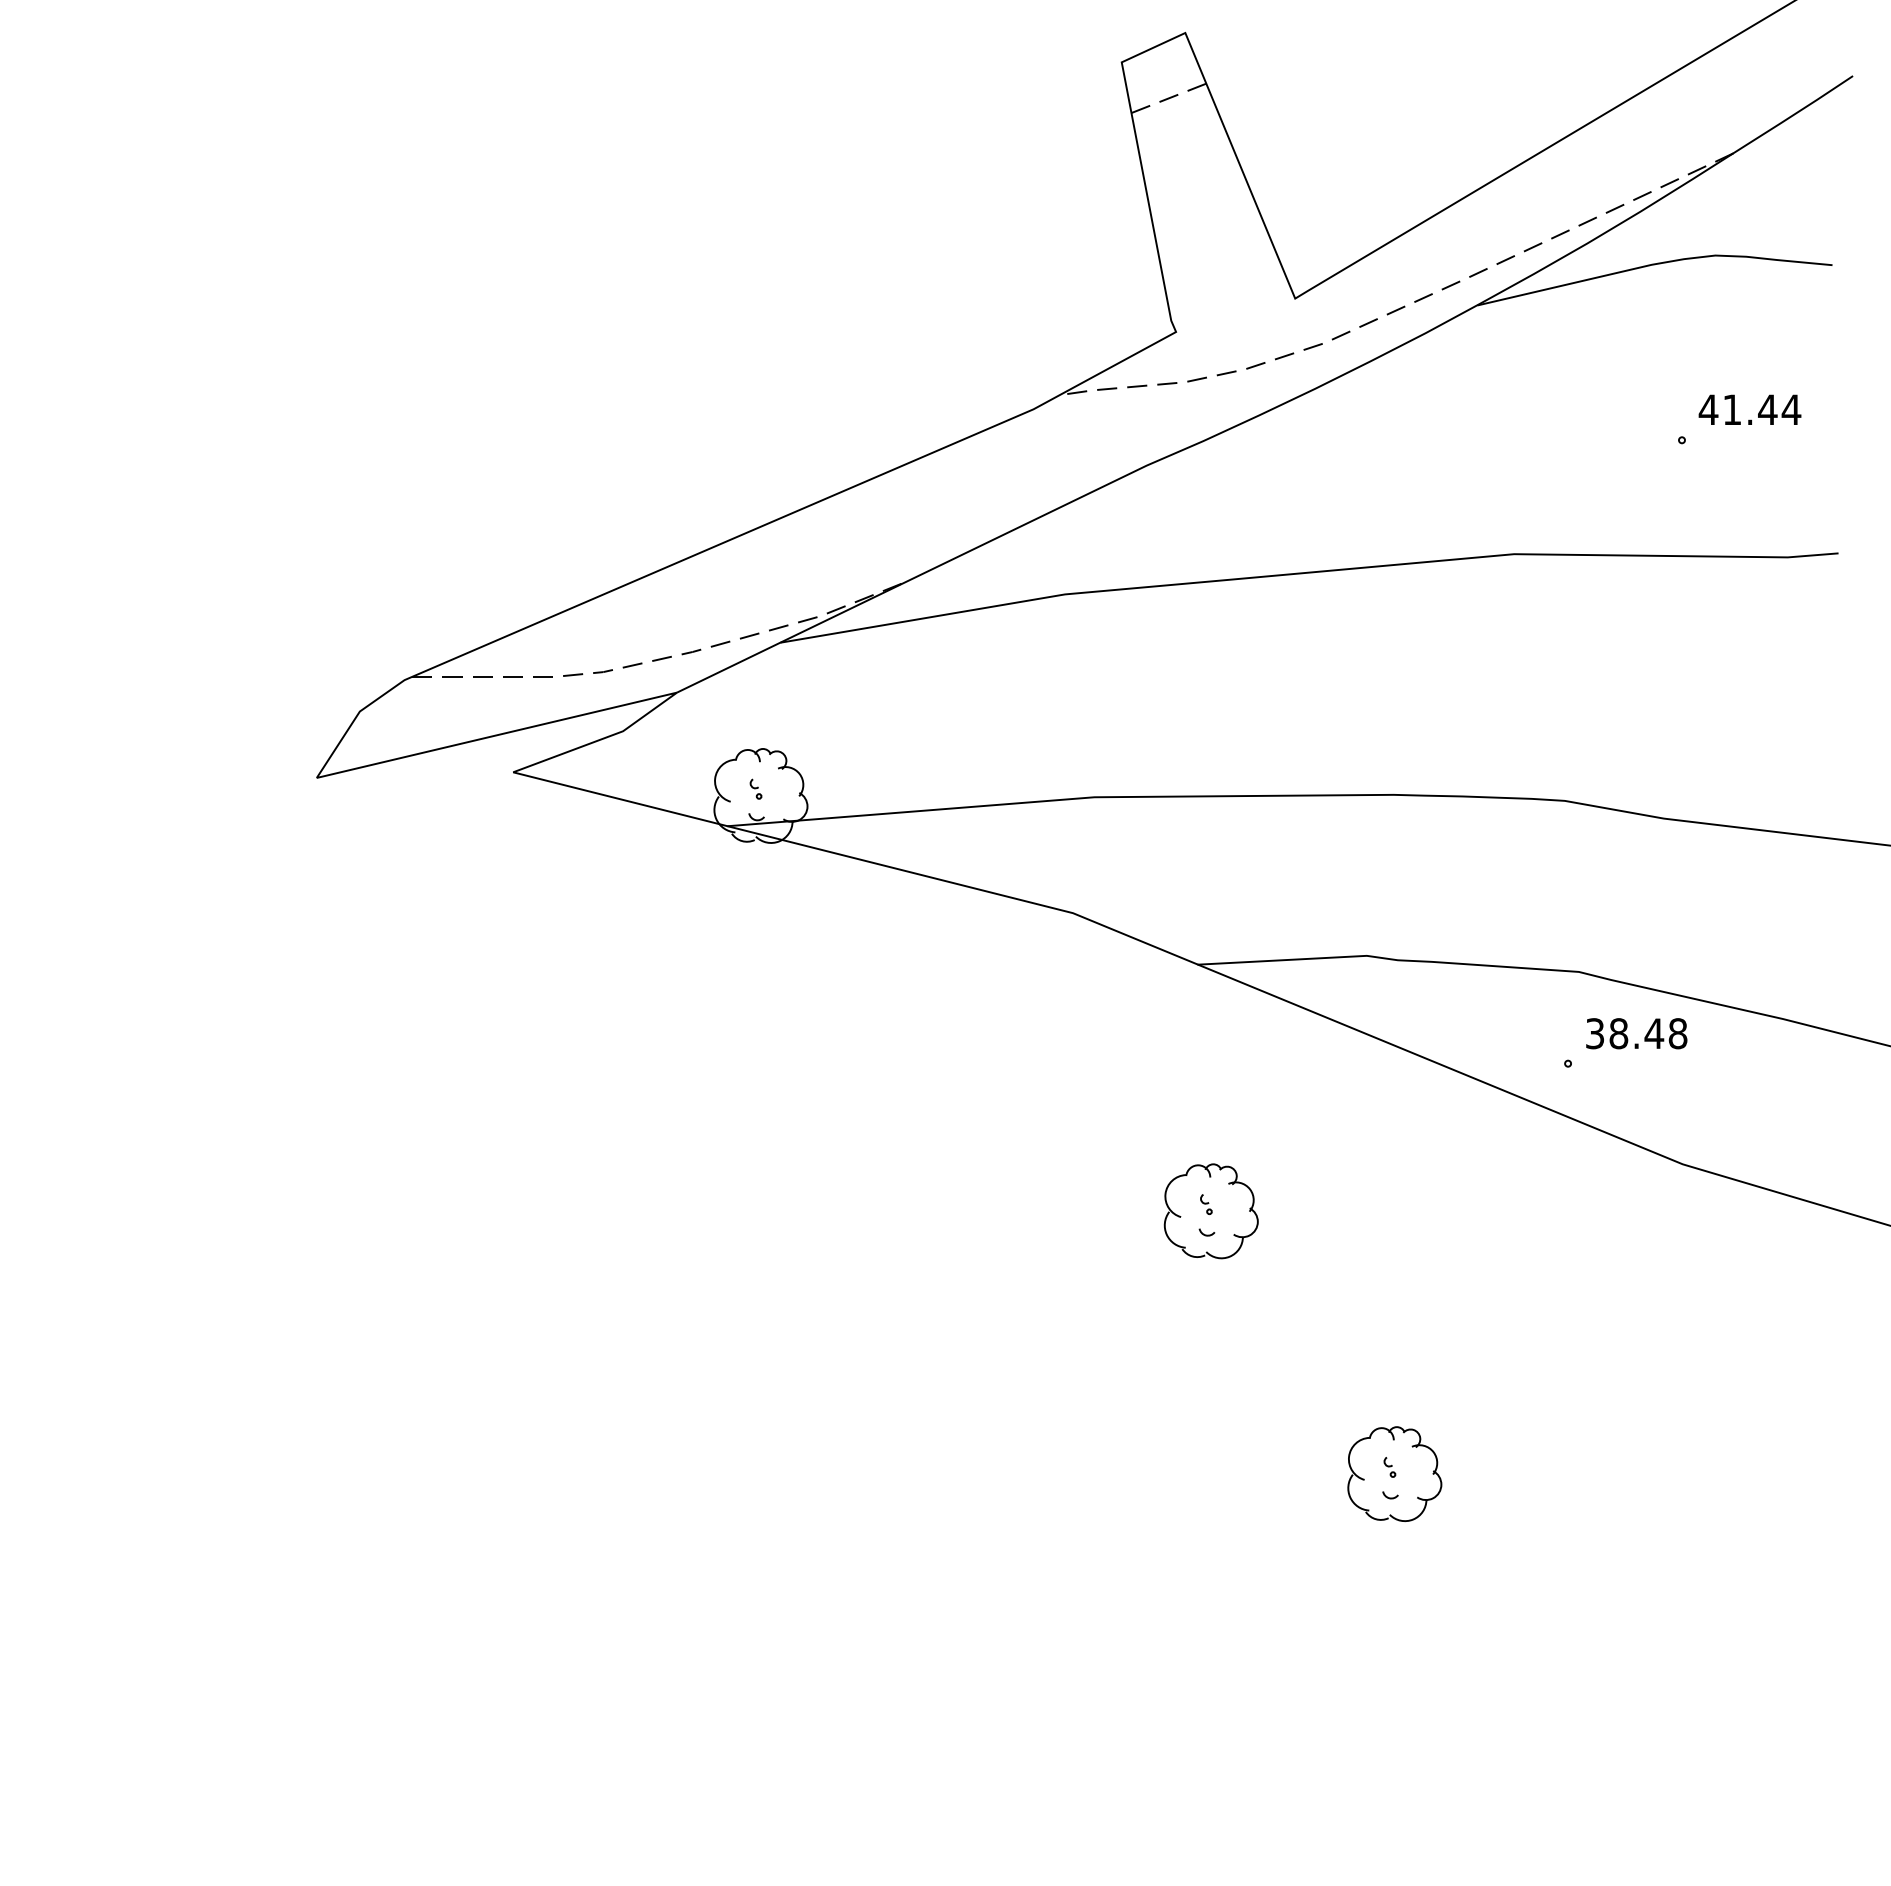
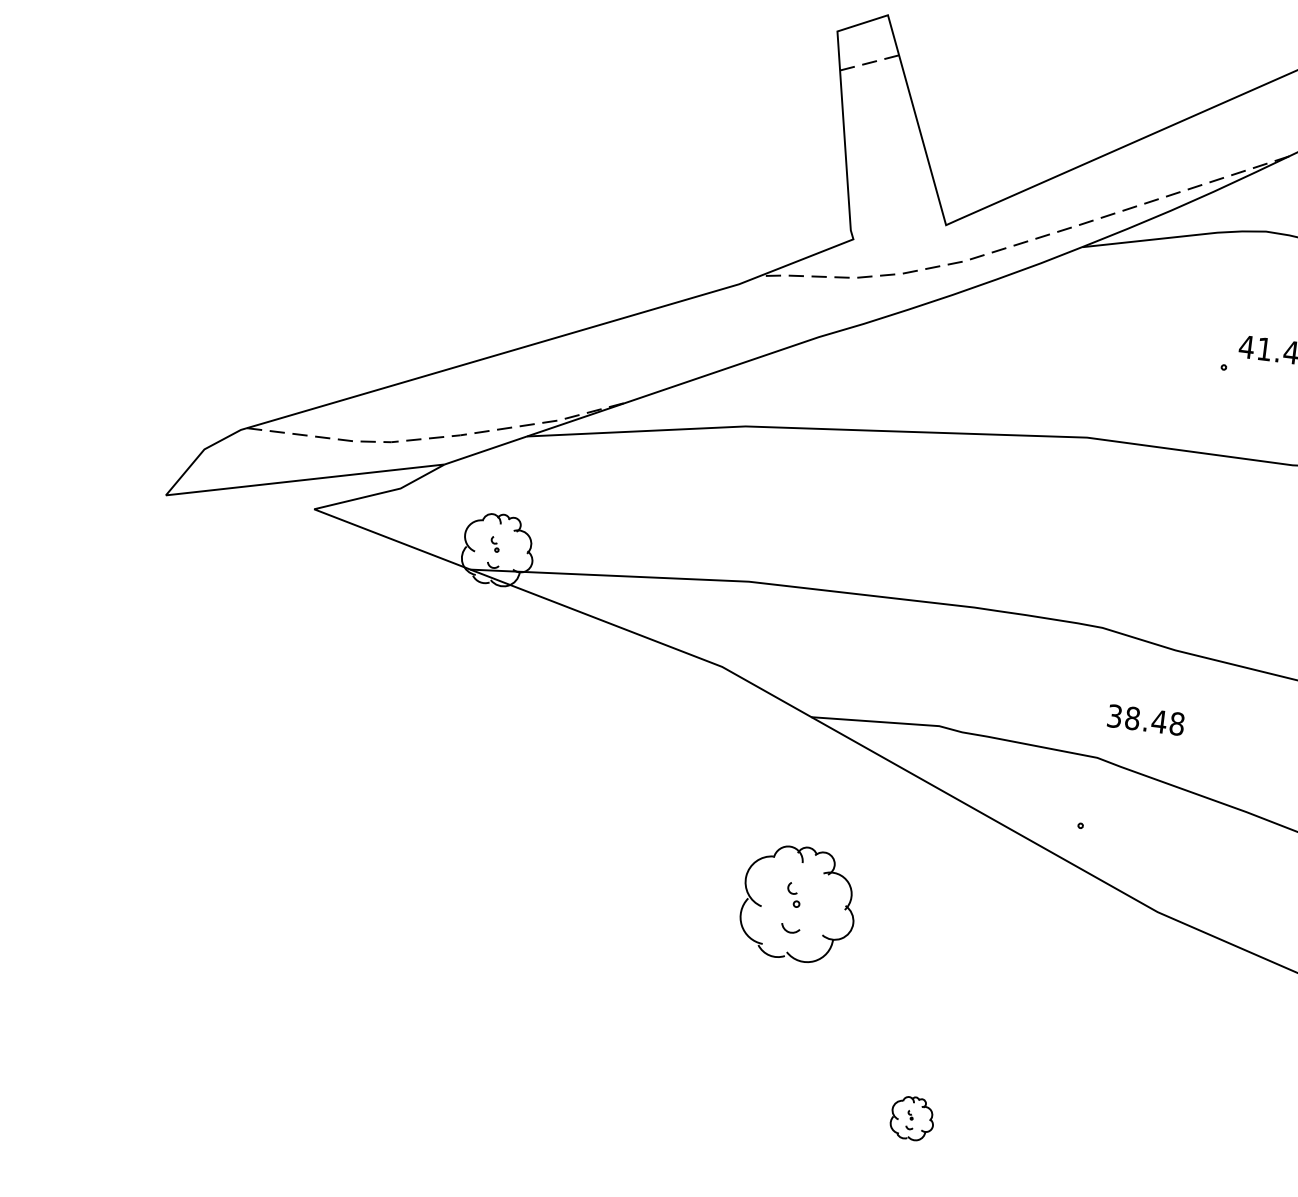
text: (1636, 1033) -> (1145, 719), moved
part: (1210, 1211) -> (798, 904), size x1.6
part: (1394, 1473) -> (912, 1118), size x0.6

